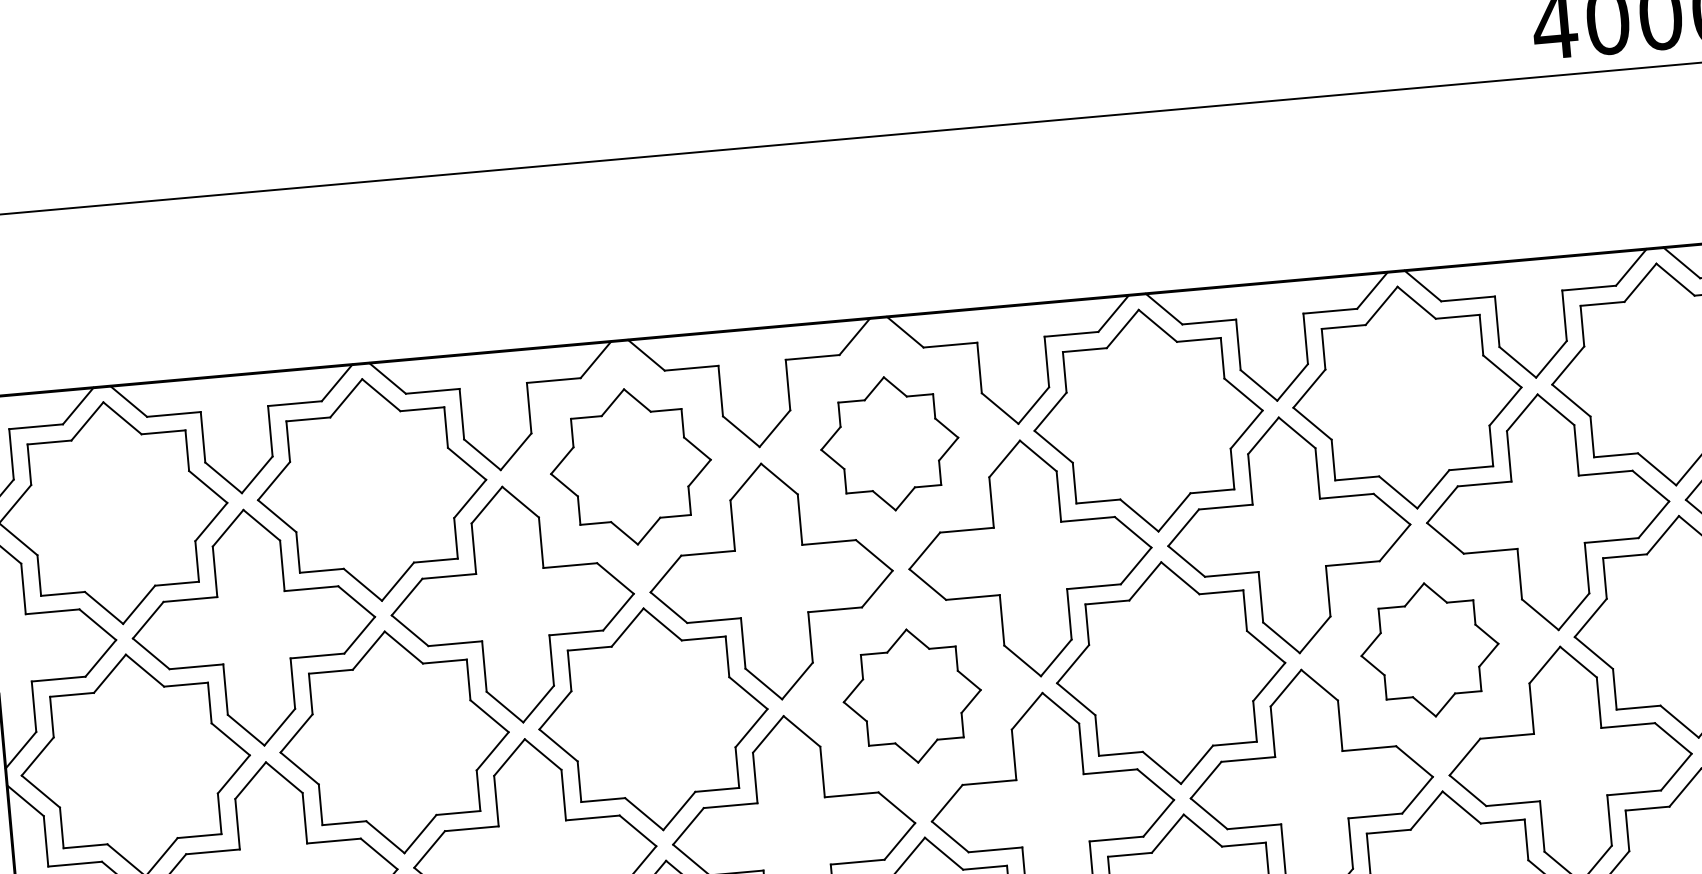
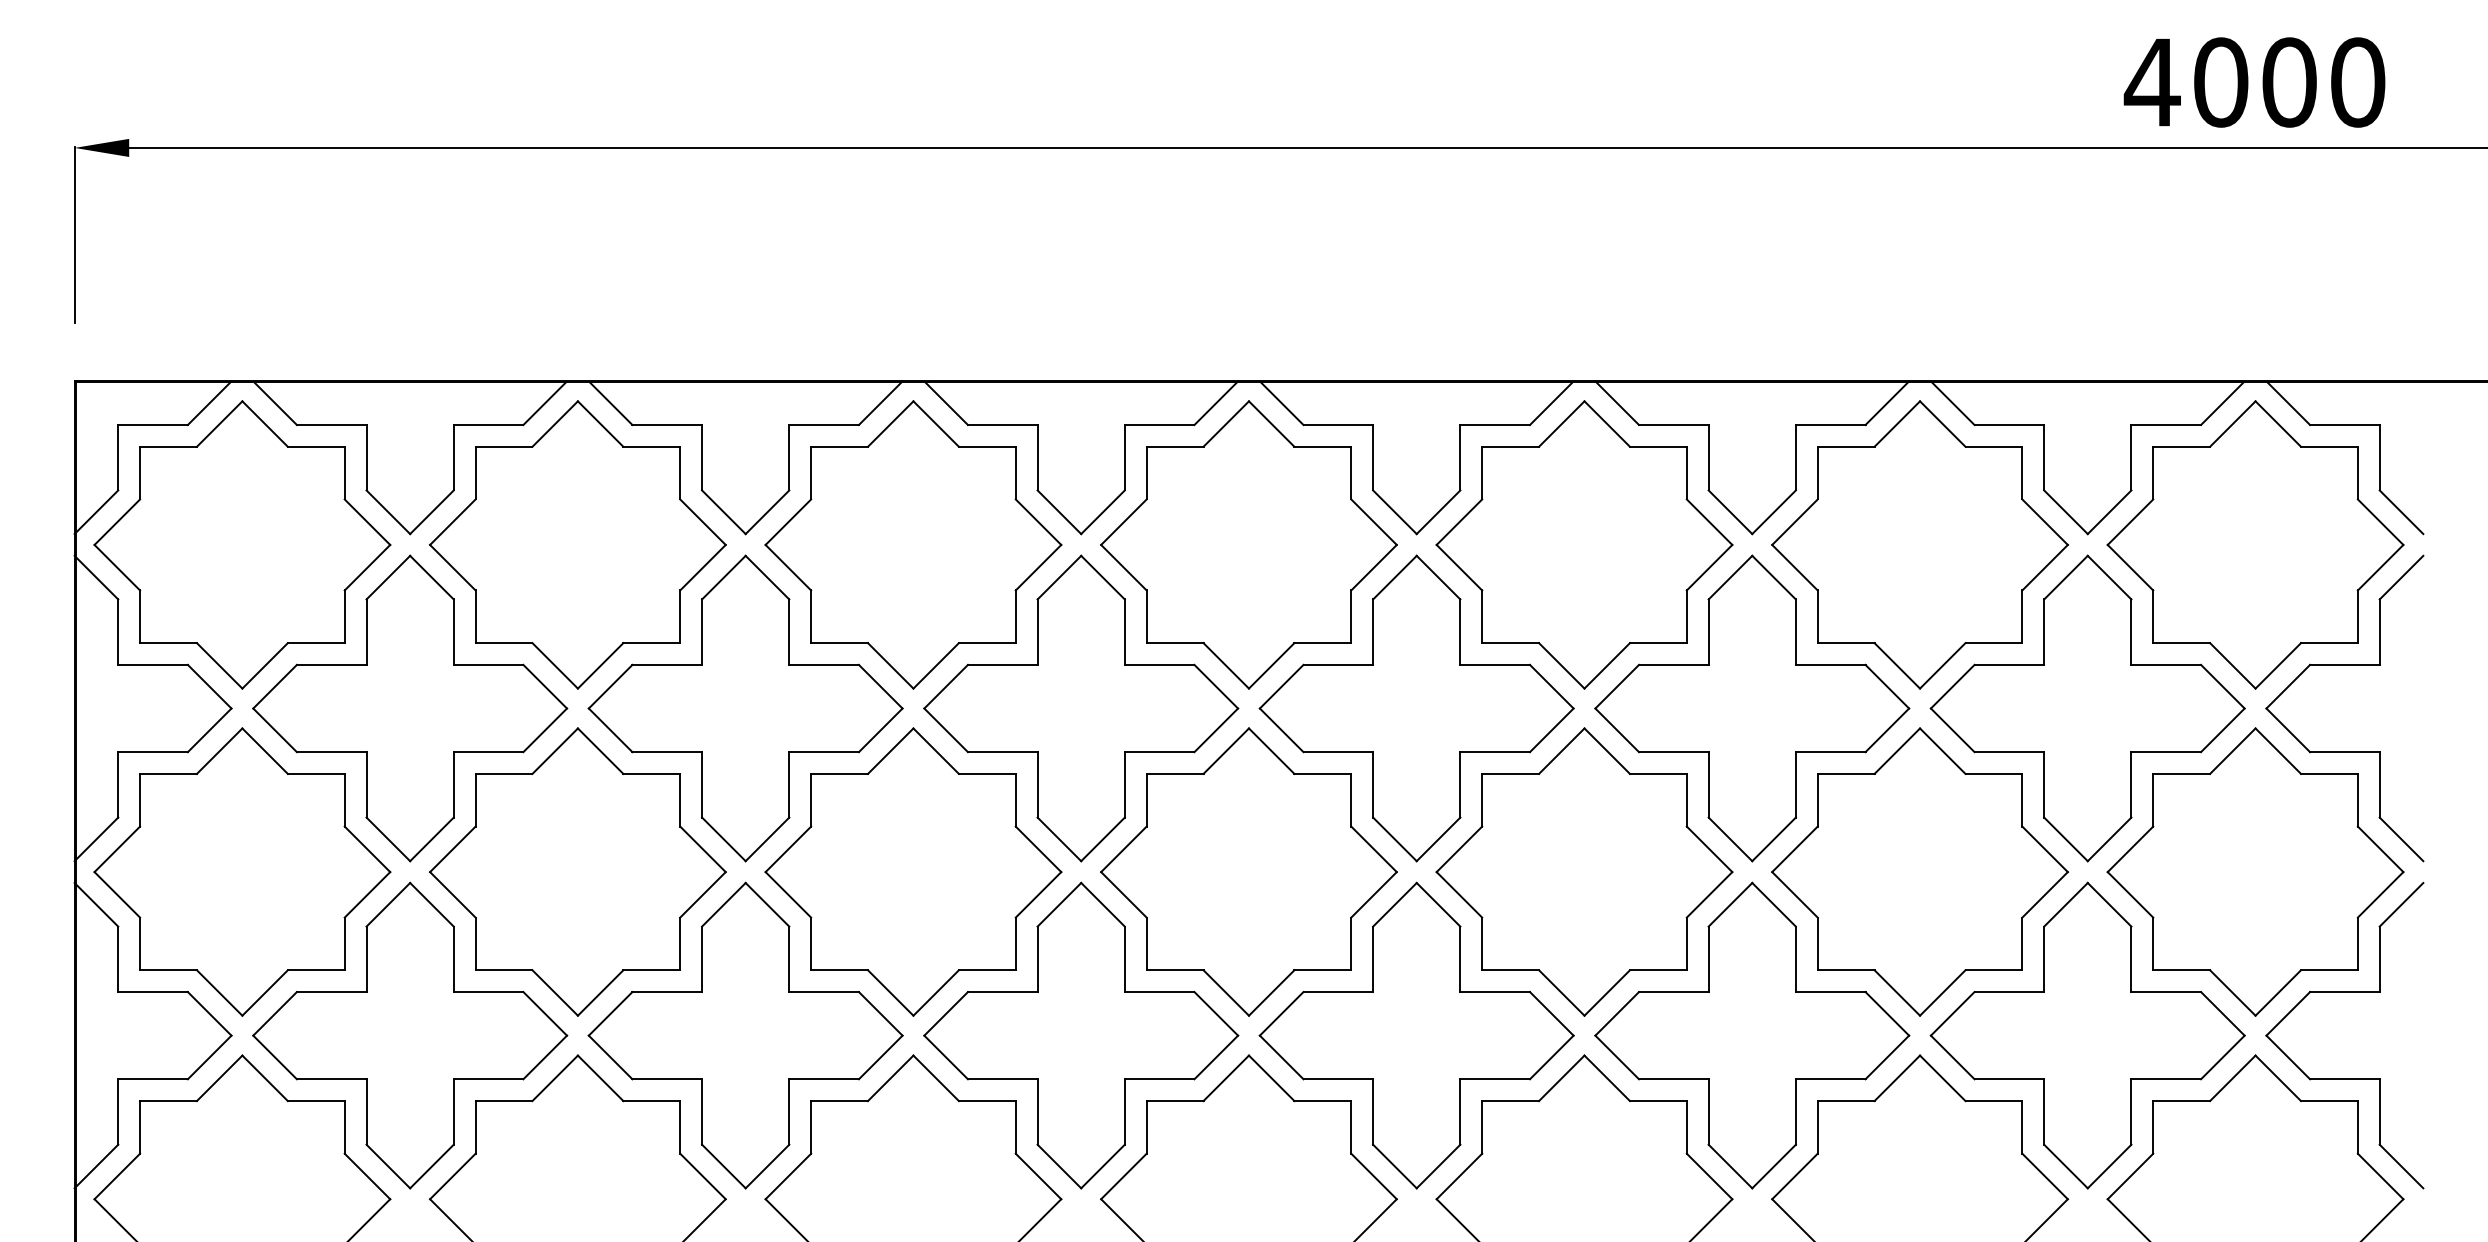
part: (889, 443) -> (1248, 544), size x1.67
part: (630, 466) -> (913, 544), size x1.43
part: (1429, 649) -> (1919, 871), size x1.67
part: (911, 695) -> (1248, 871), size x1.67

